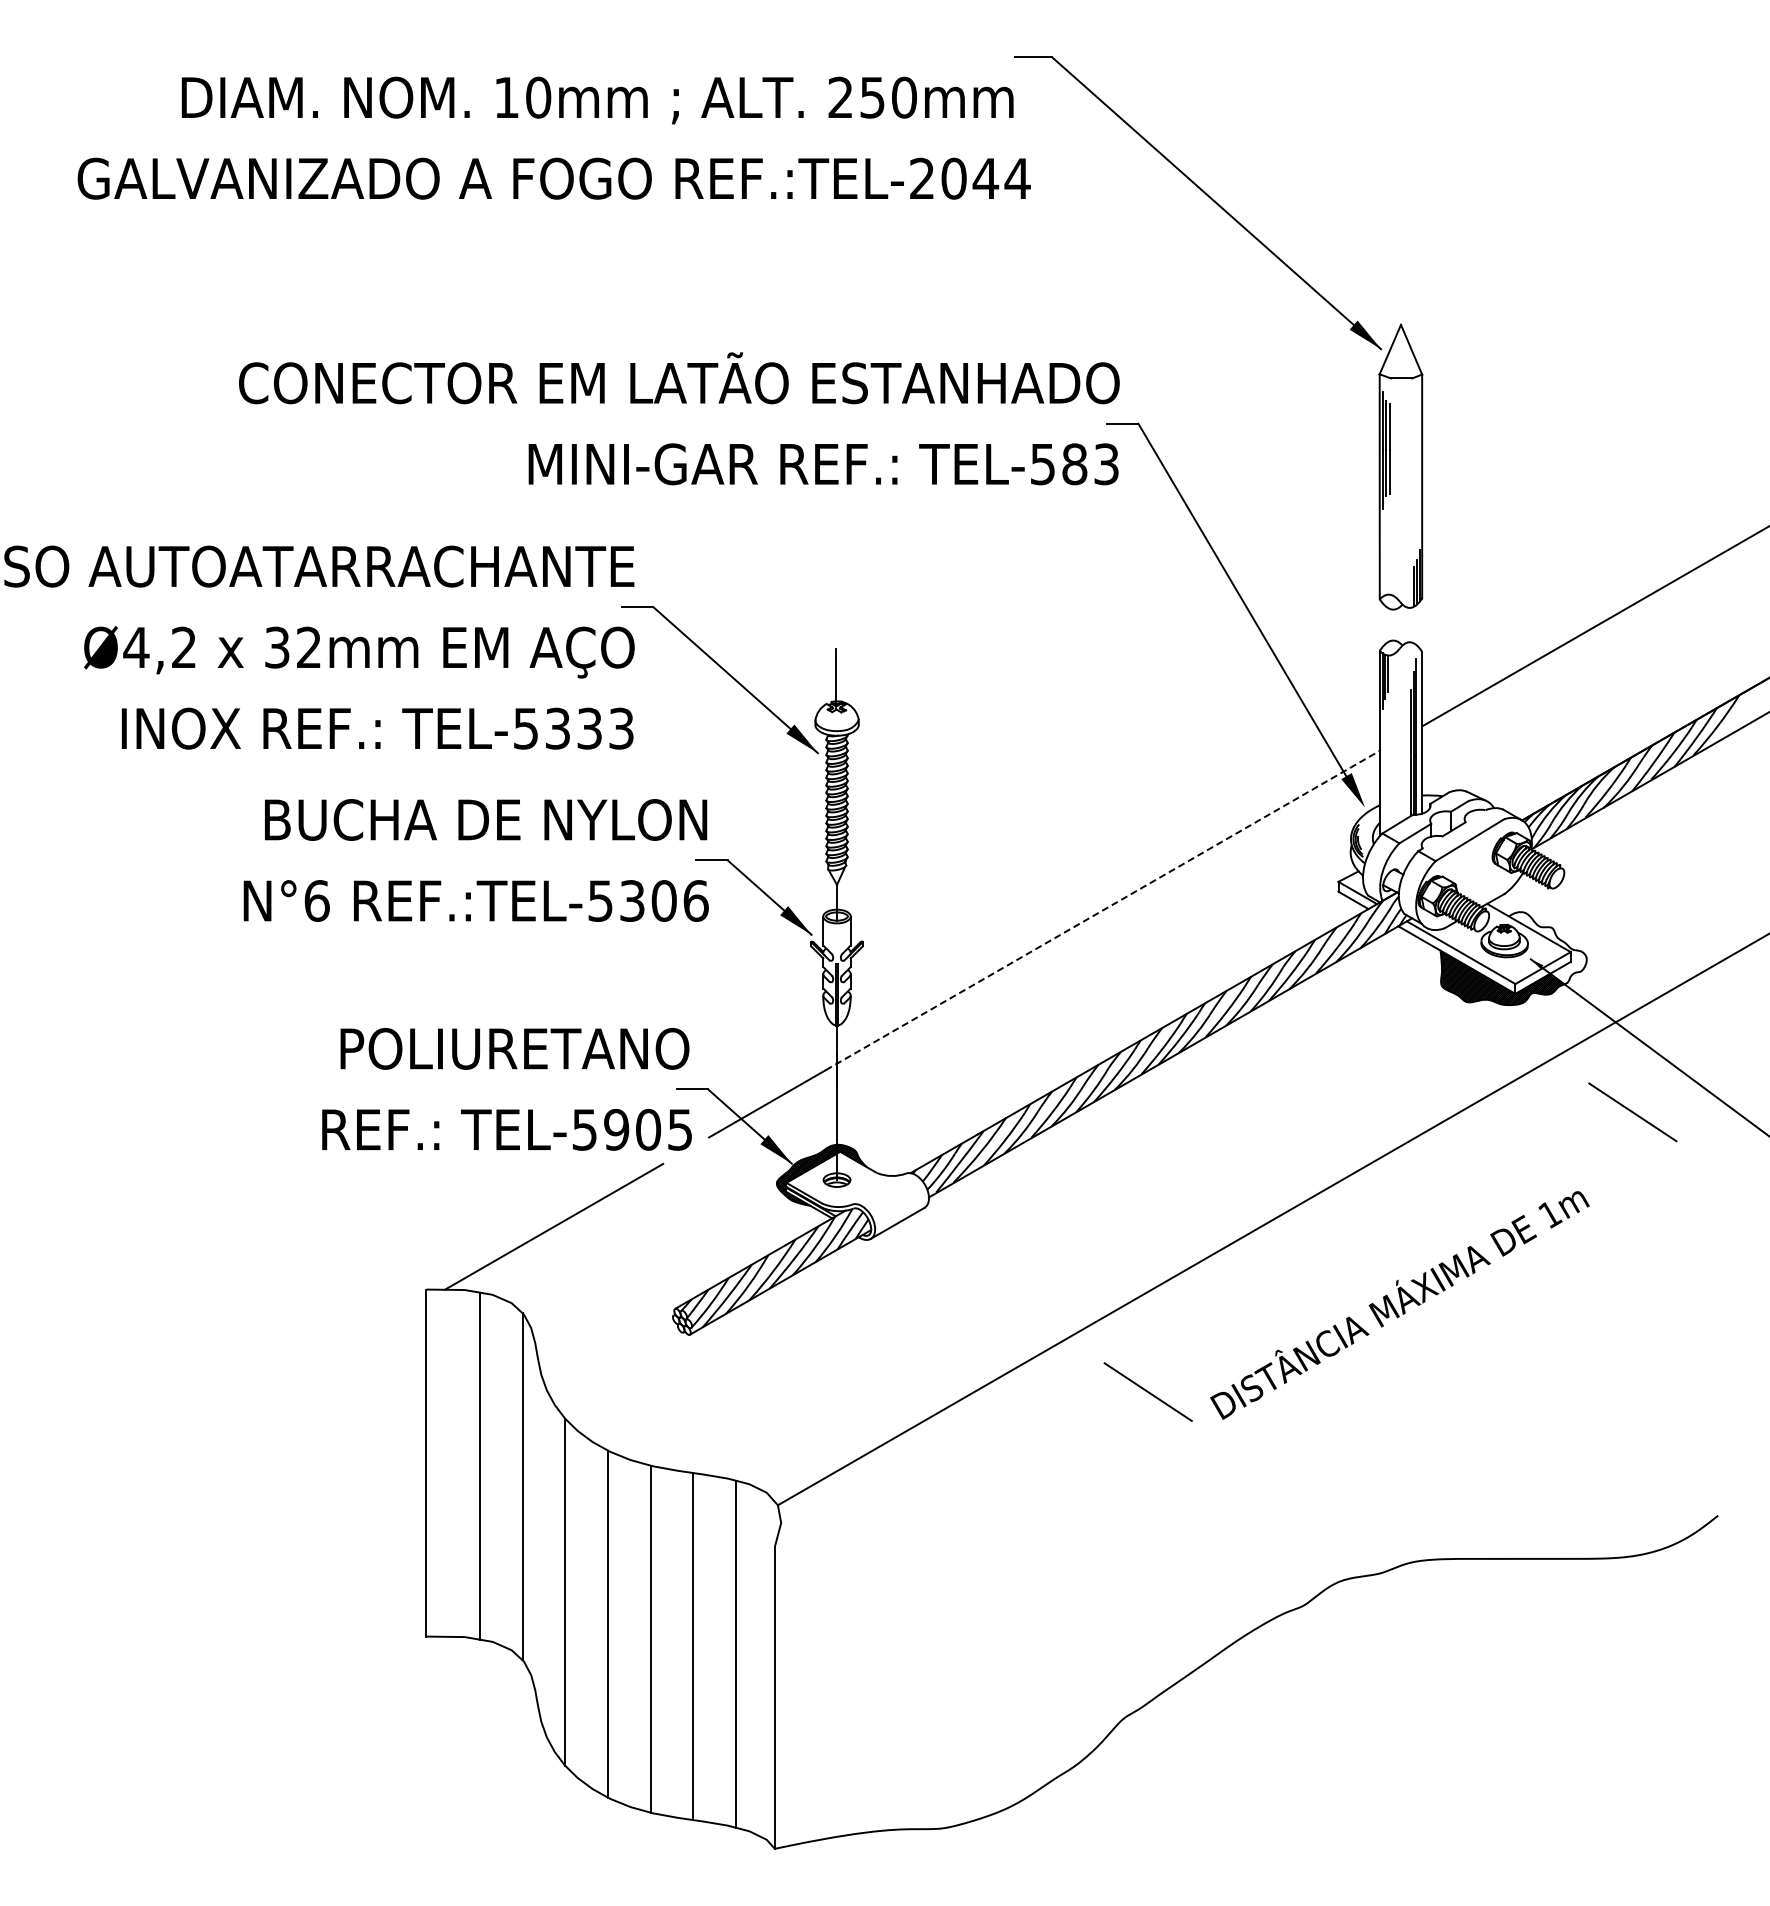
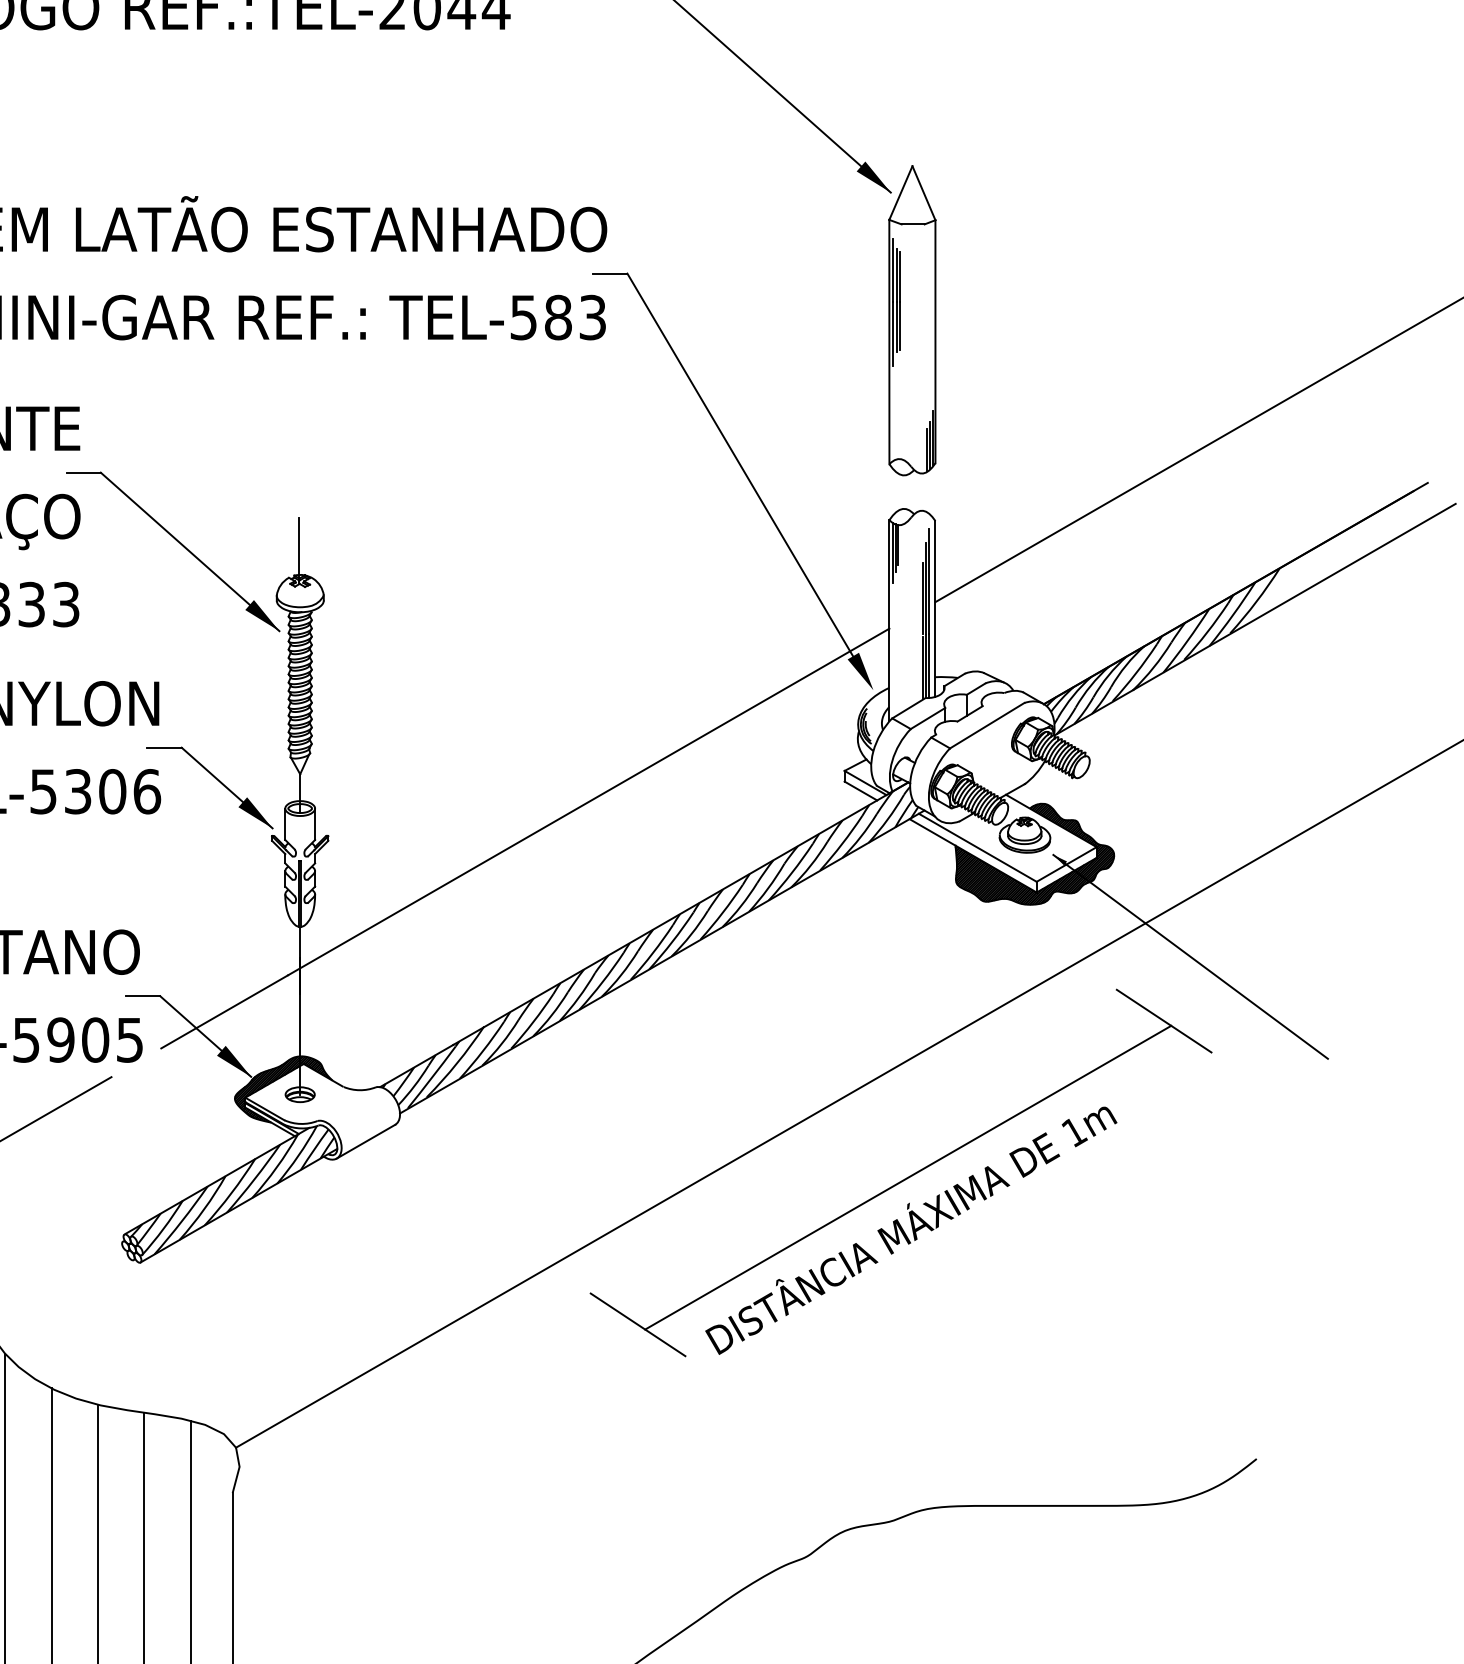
line: (1102, 910) -> (588, 801), dashed -> solid
hatch: (1547, 948) -> (1071, 843), added
line: (1396, 1256) -> (907, 1177), added

